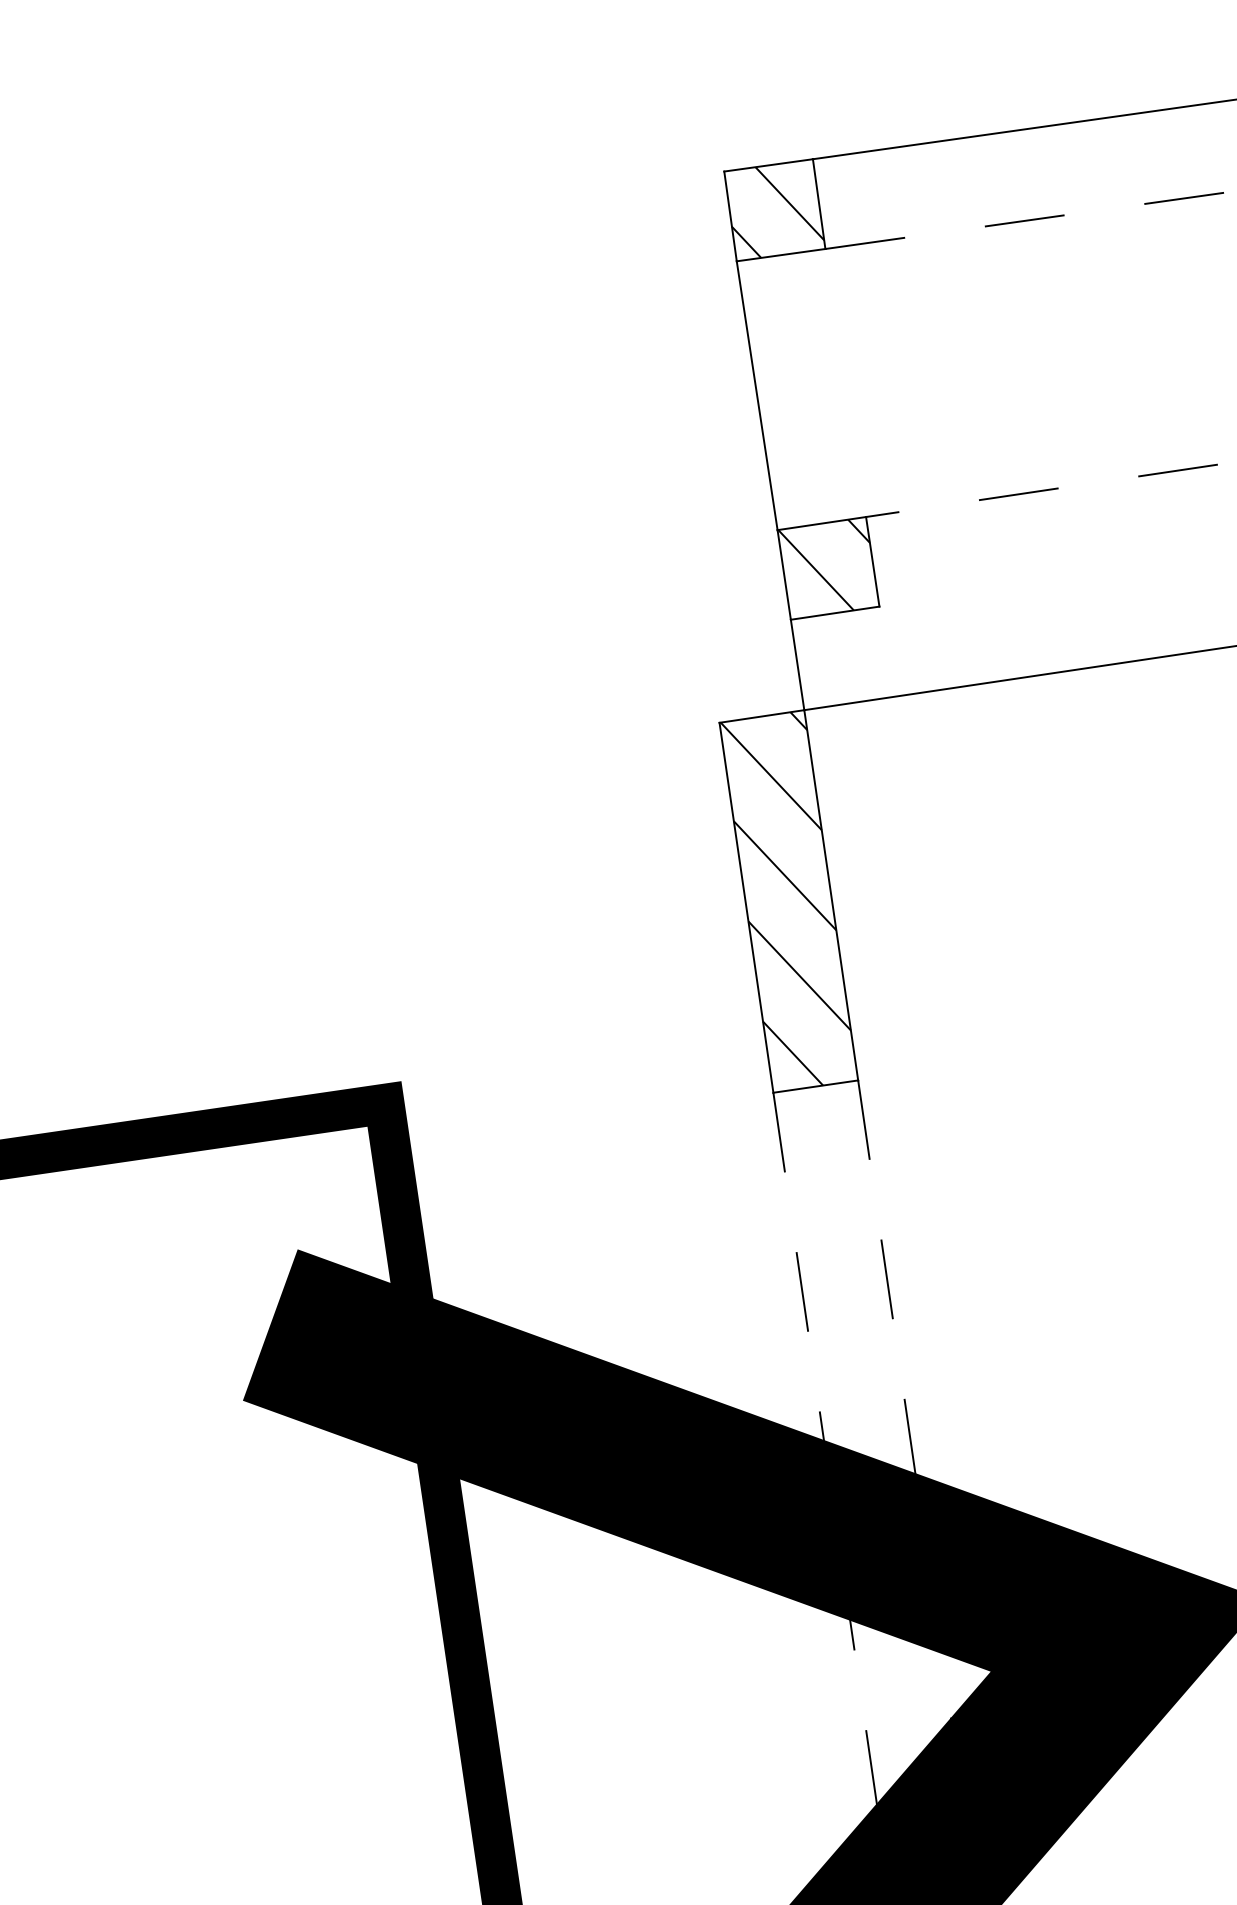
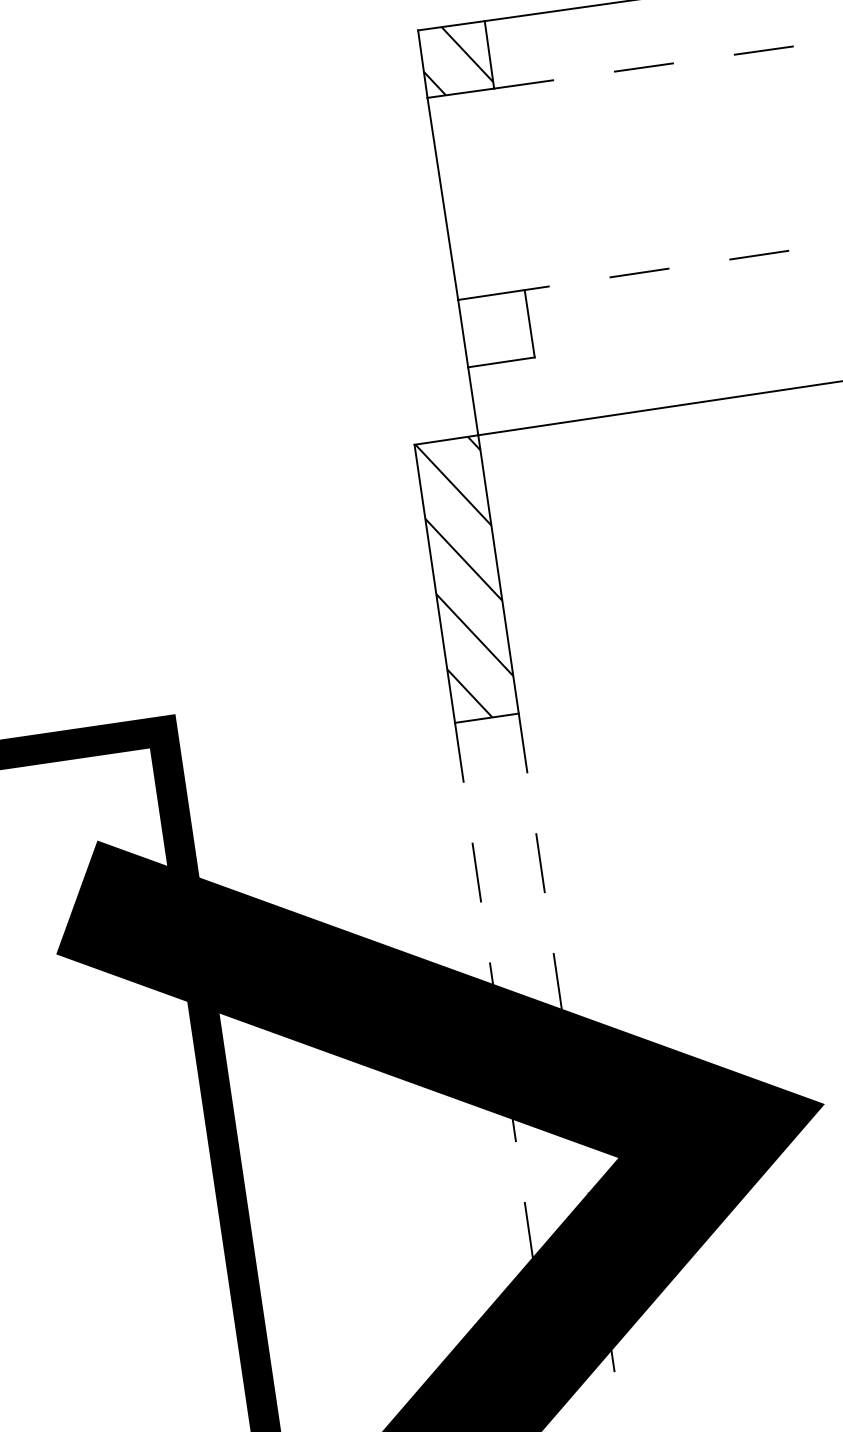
hatch: (823, 564) -> (492, 325), removed

